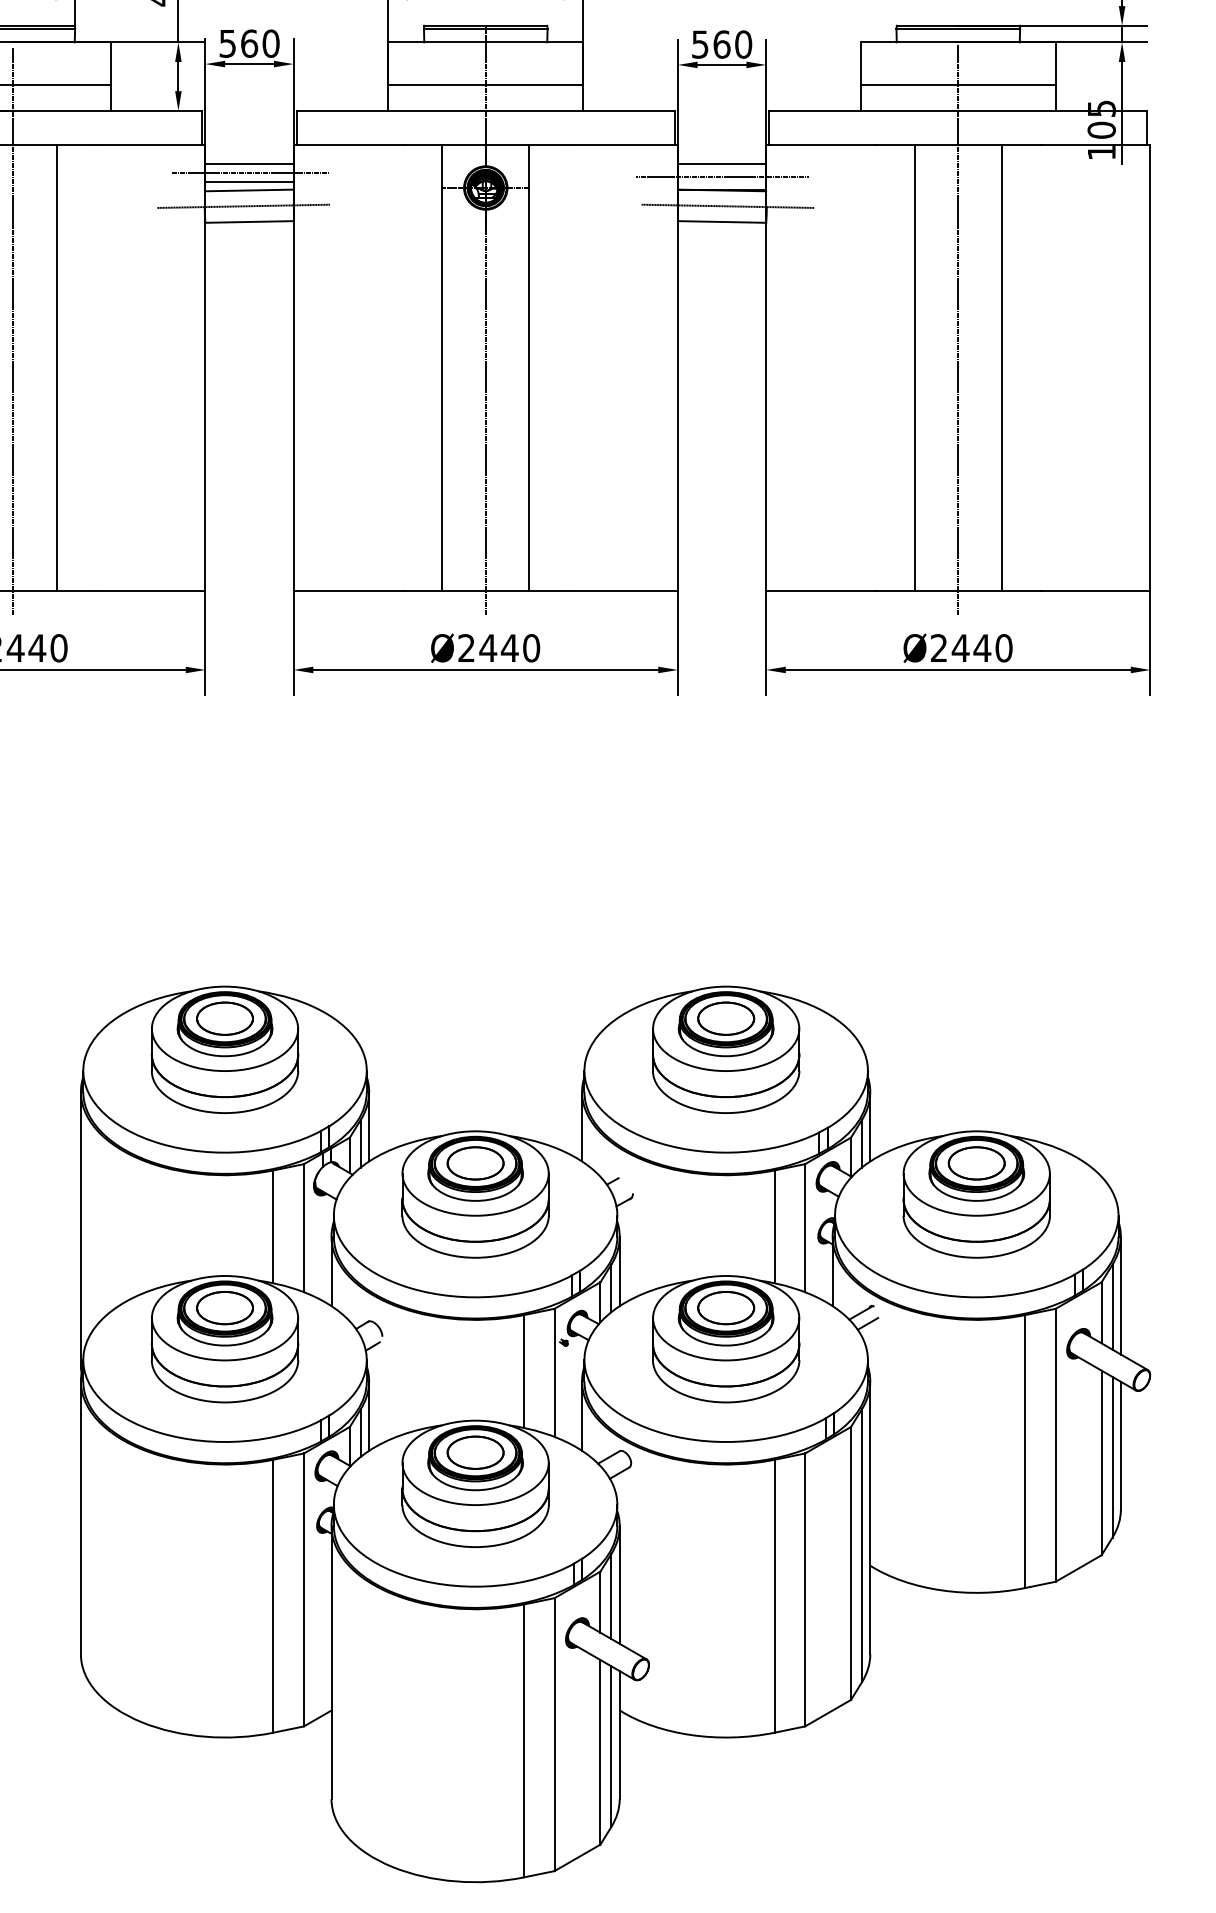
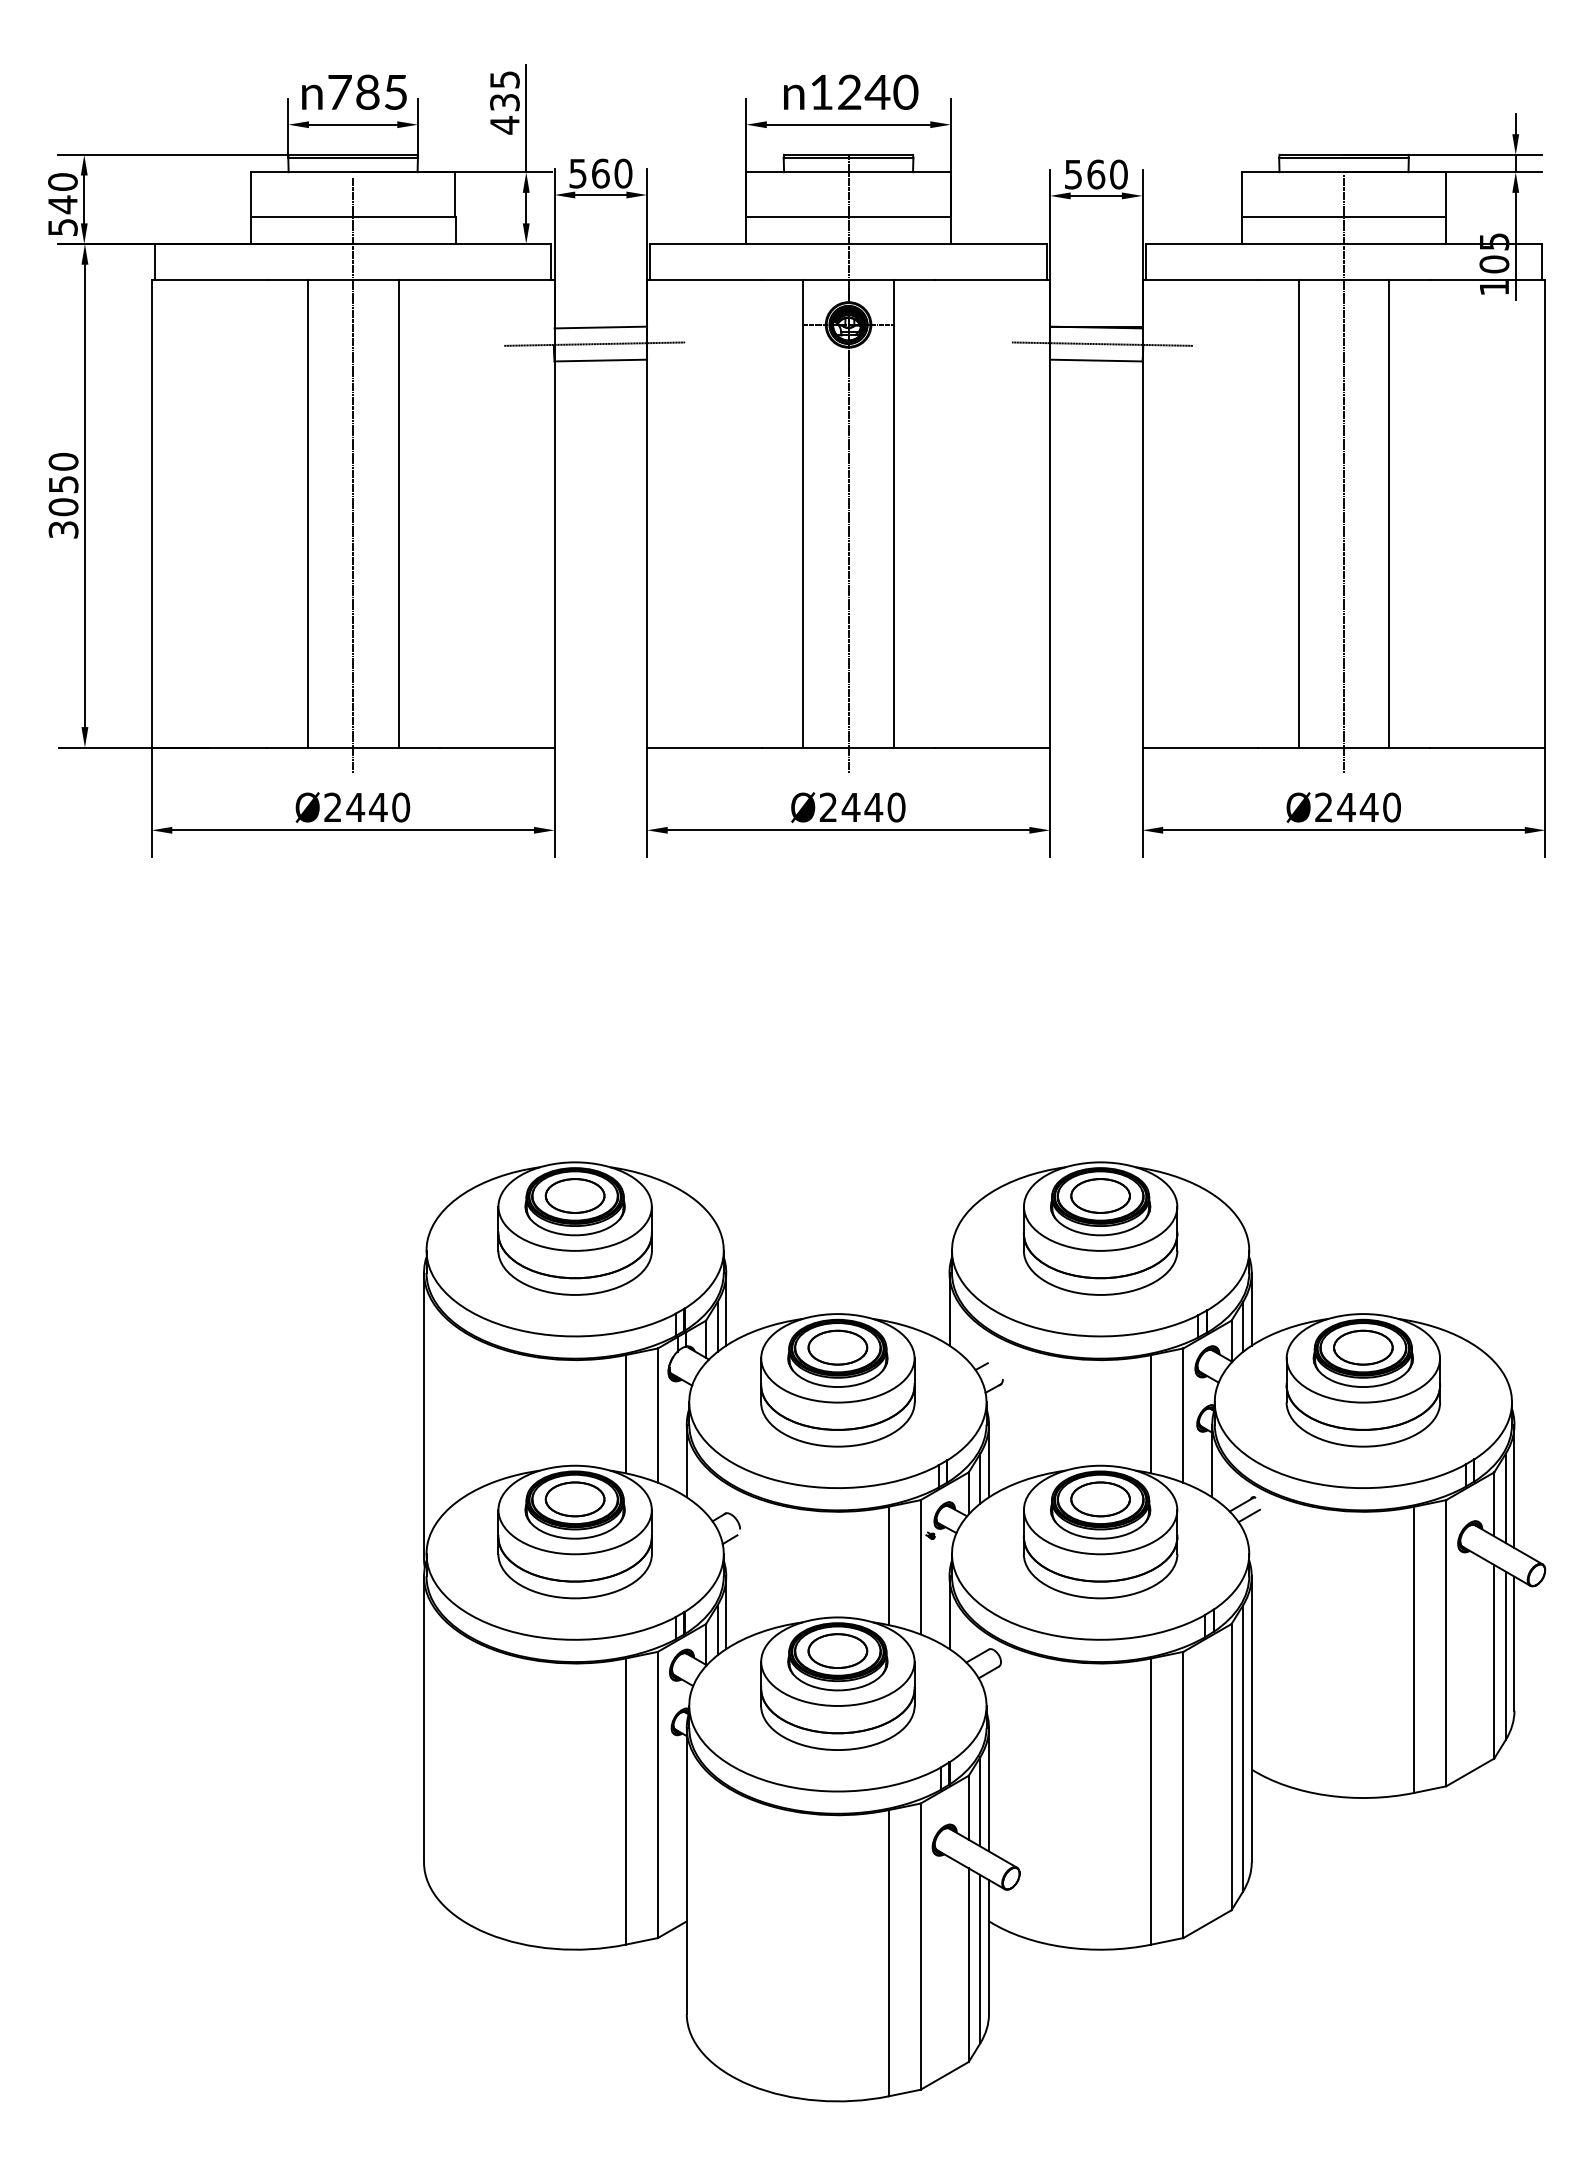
line: (249, 164) -> (600, 300), removed
line: (722, 164) -> (1096, 300), removed
line: (250, 173) -> (601, 309), removed
line: (722, 177) -> (1096, 313), removed
line: (249, 181) -> (600, 318), removed

